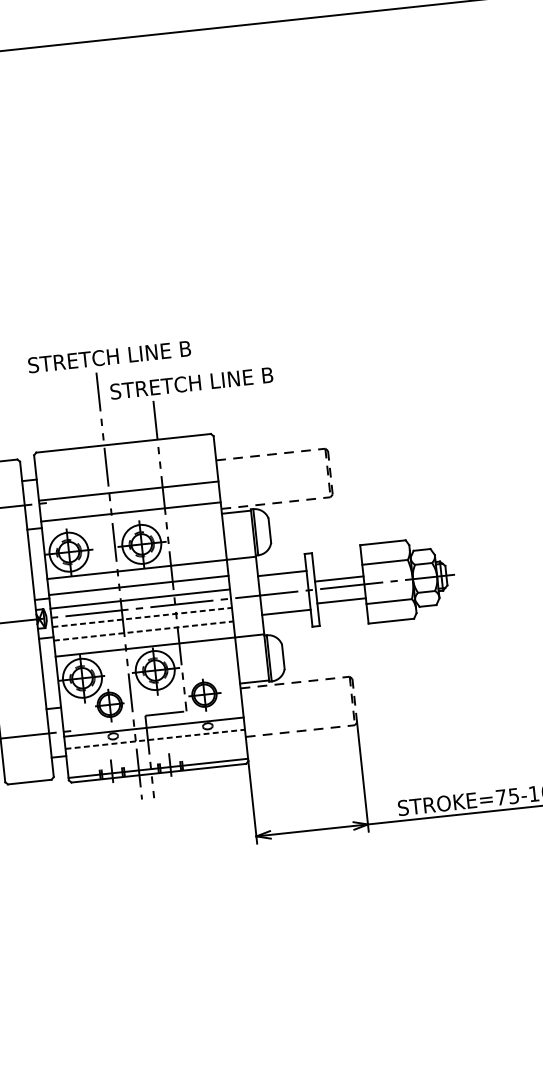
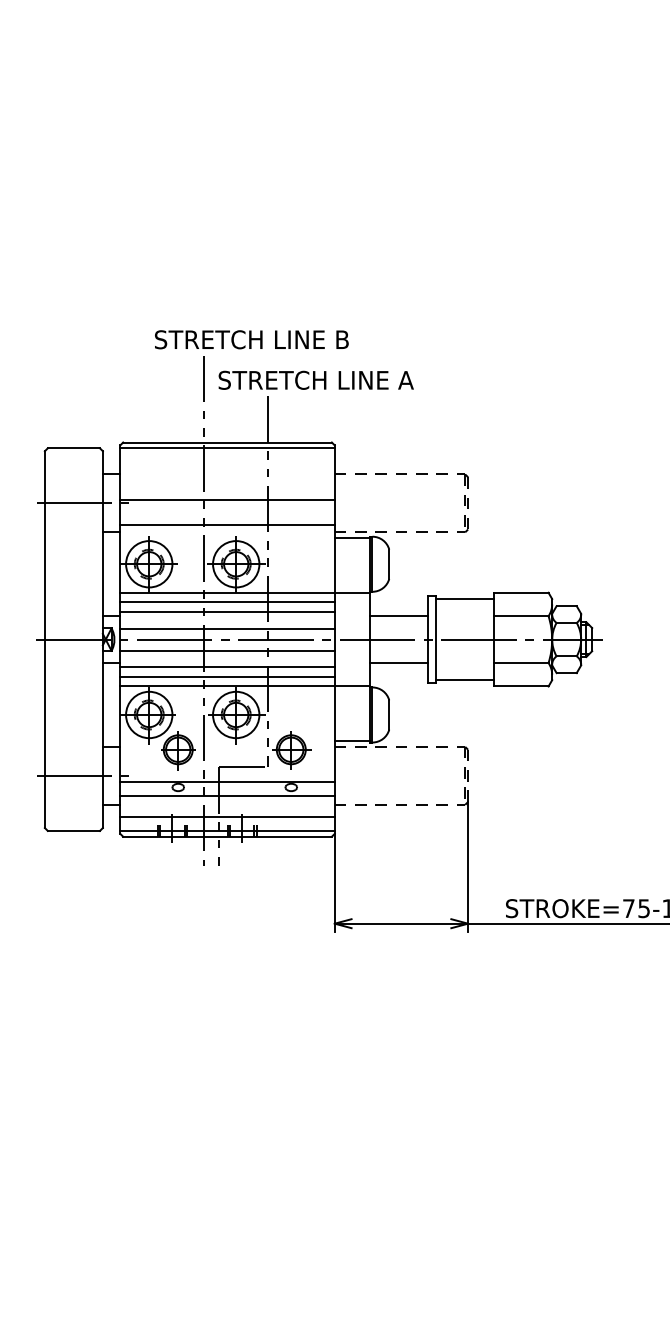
text: (109, 356) -> (251, 339), moved
text: (267, 375) -> (405, 380), STRETCH LINE B -> STRETCH LINE A
line: (124, 448) -> (227, 448), added
line: (137, 576) -> (227, 601), added
line: (339, 579) -> (465, 599), moved
line: (341, 601) -> (465, 680), moved
line: (143, 617) -> (228, 650), dashed -> solid
line: (144, 630) -> (228, 666), dashed -> solid
line: (144, 639) -> (227, 677), added
line: (156, 739) -> (228, 796), dashed -> solid
line: (157, 756) -> (227, 816), added

